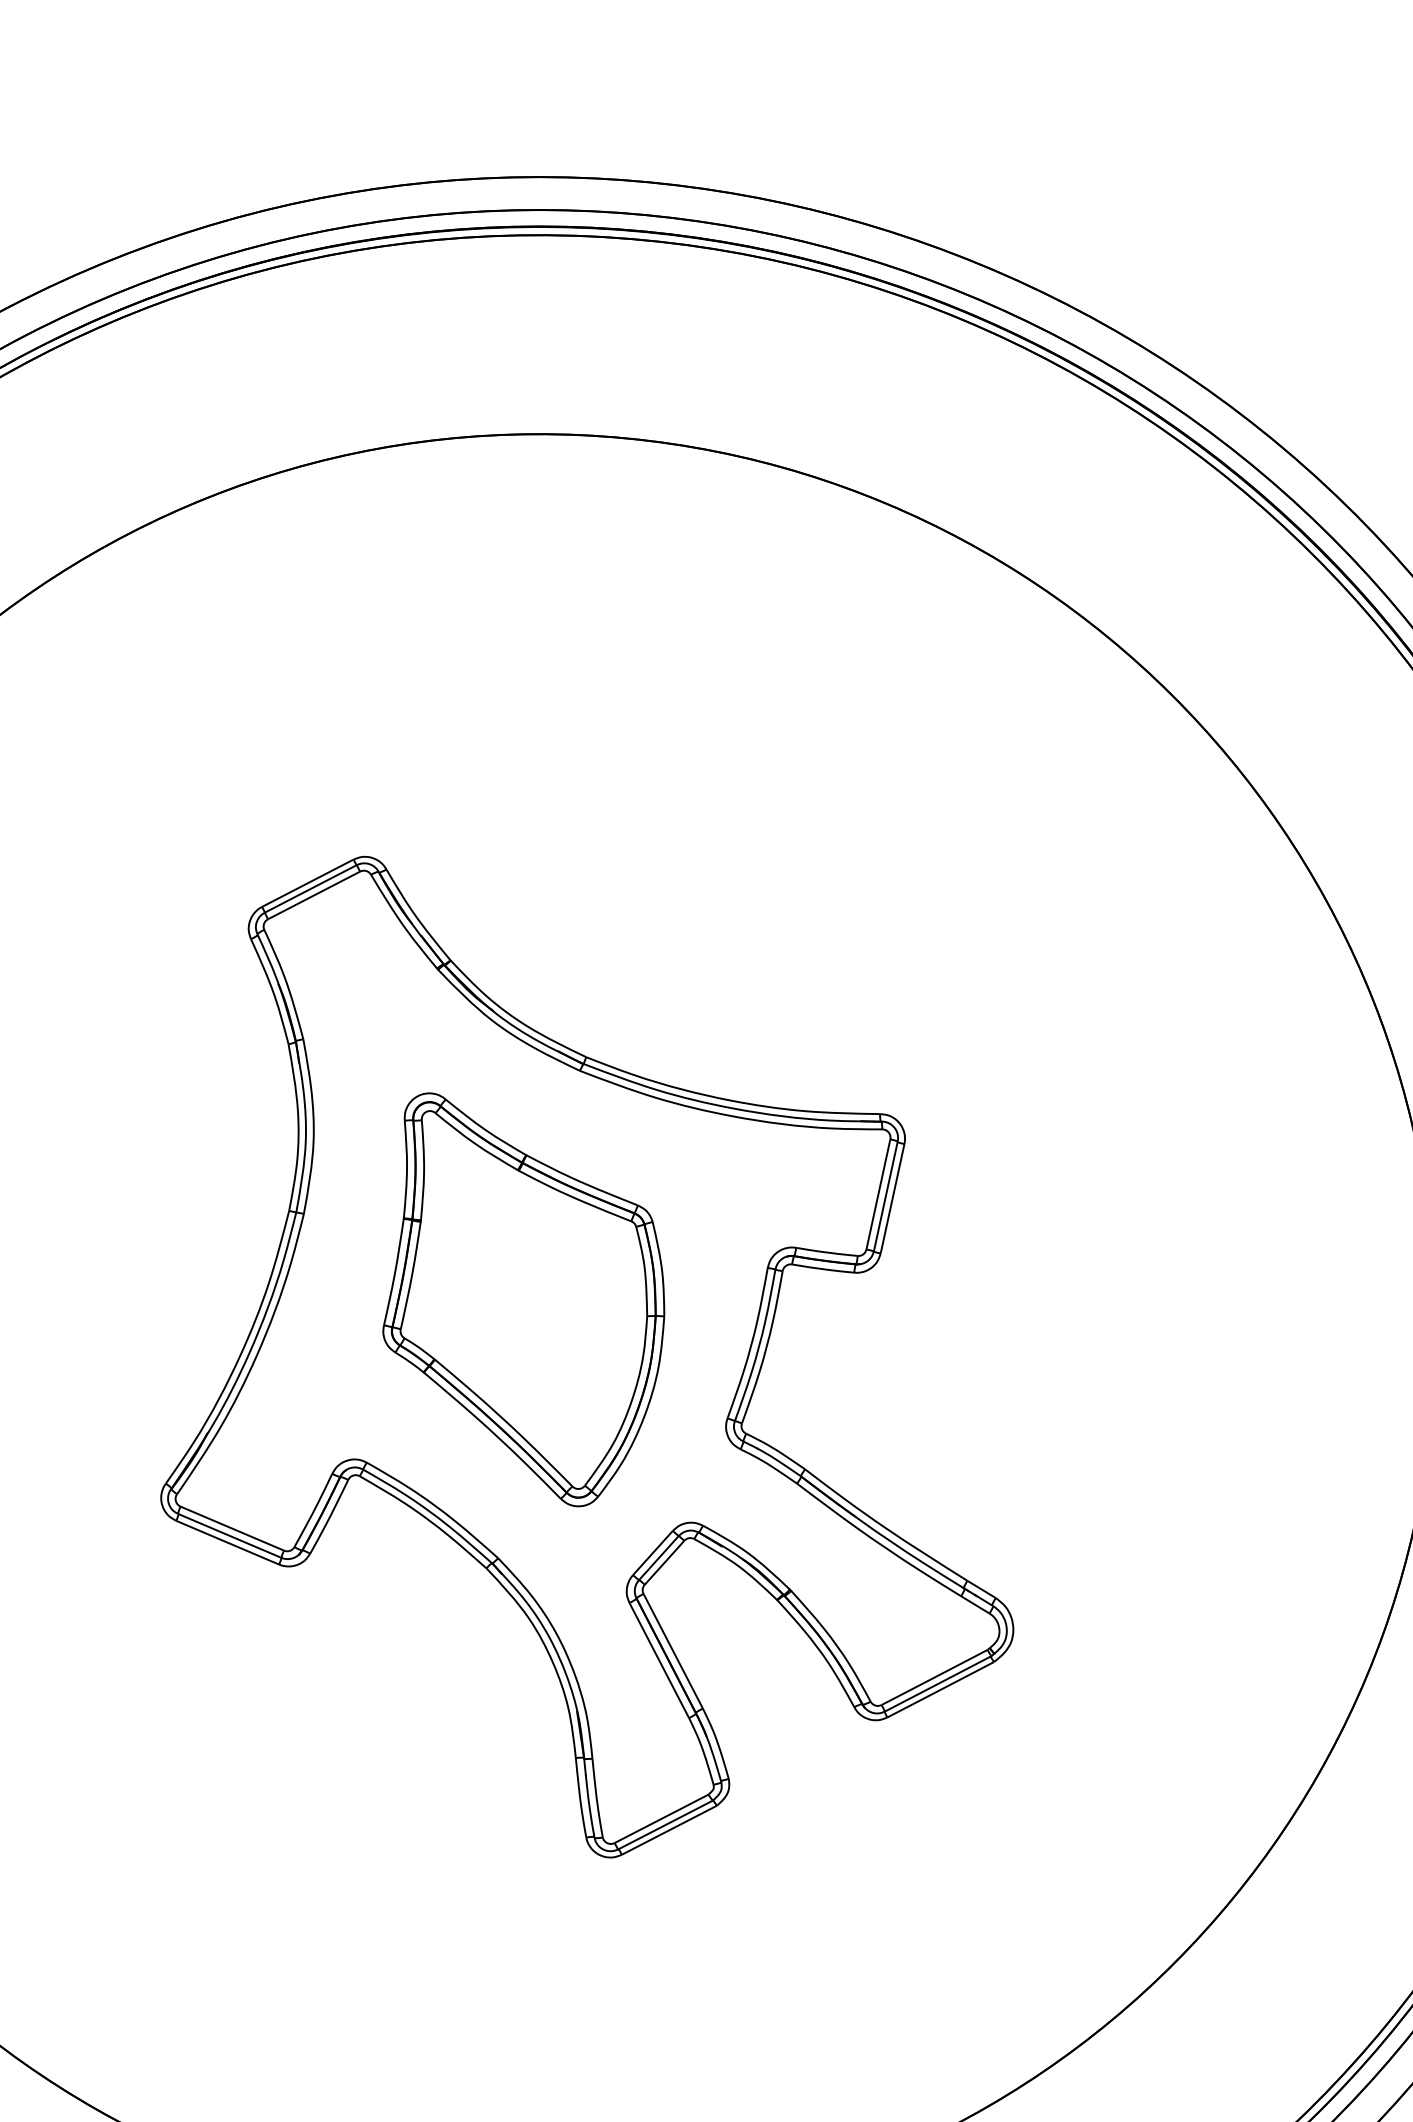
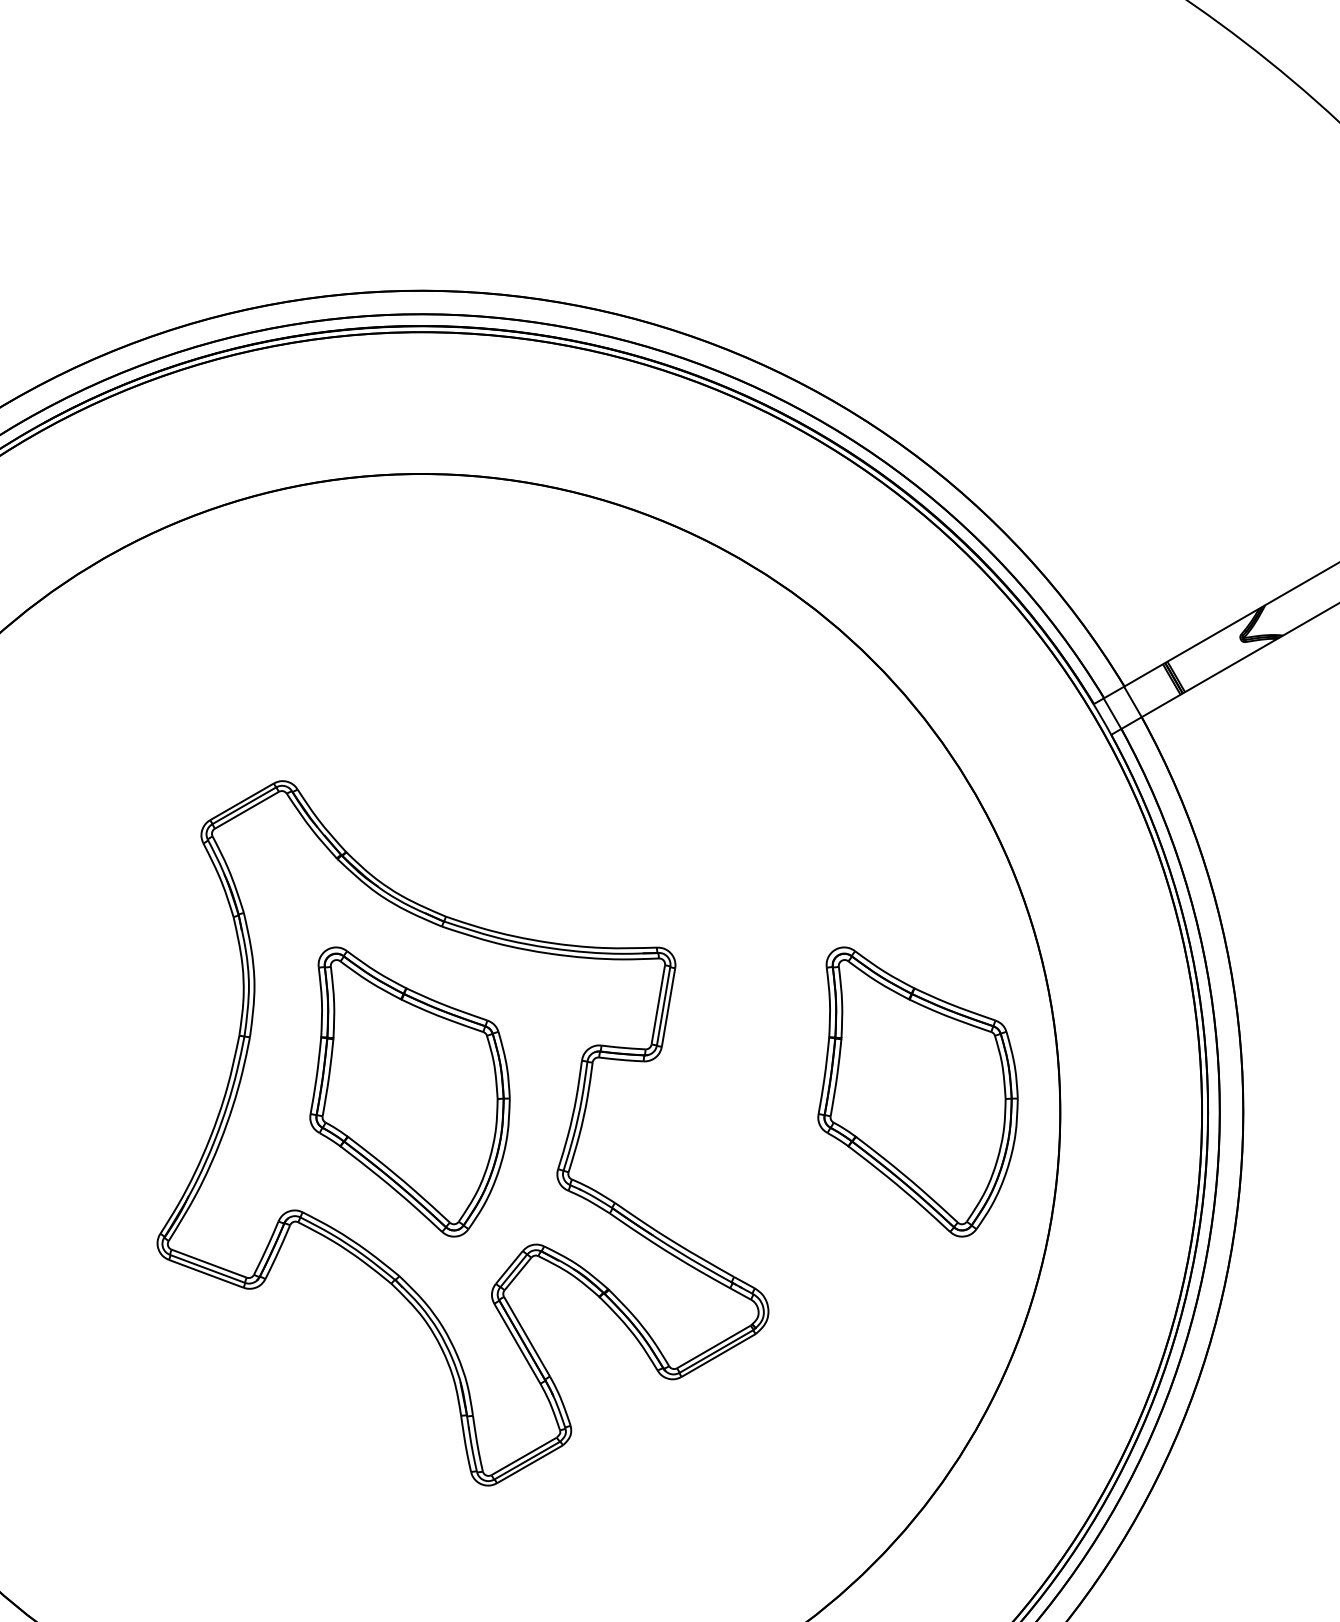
part: (1236, 1332) -> (917, 1091), added

